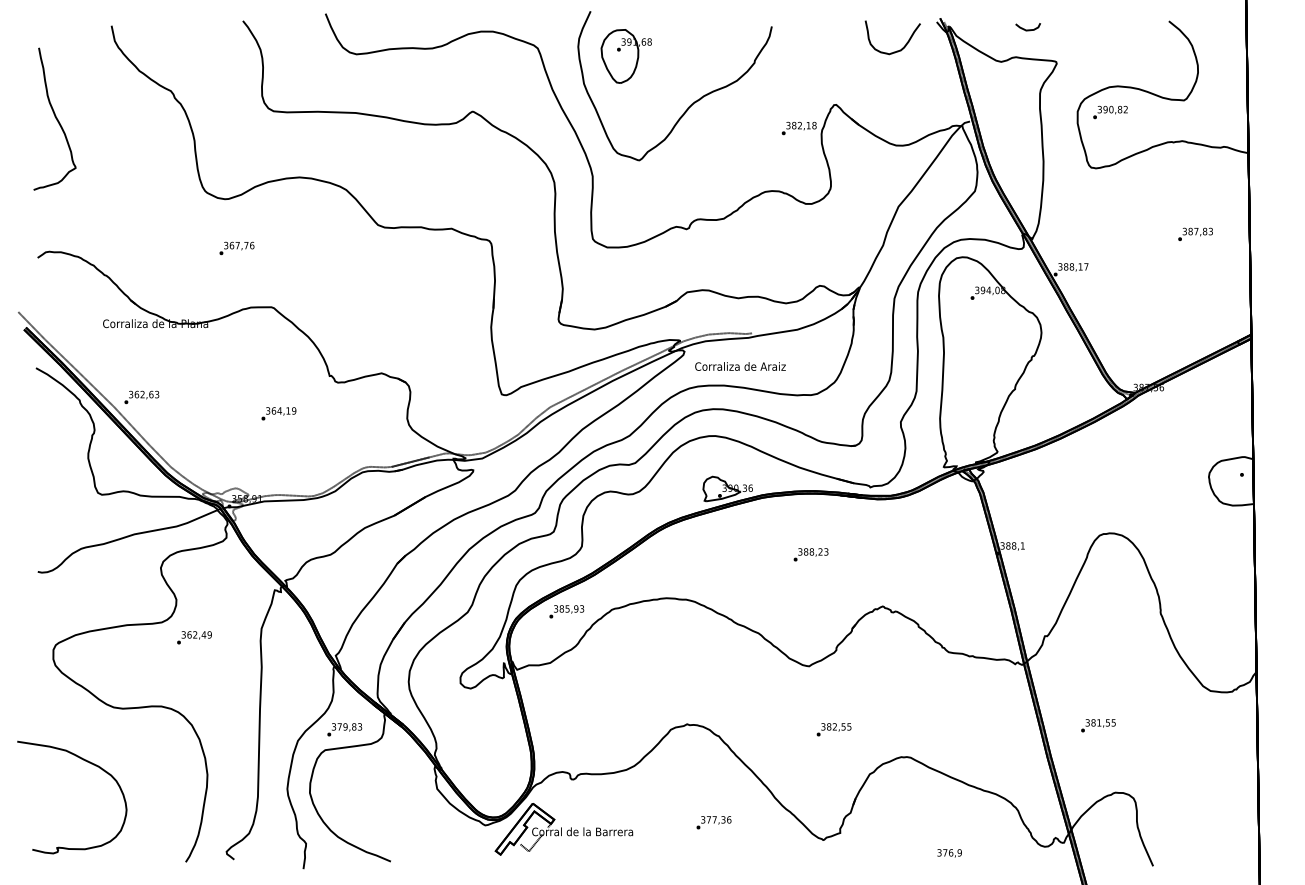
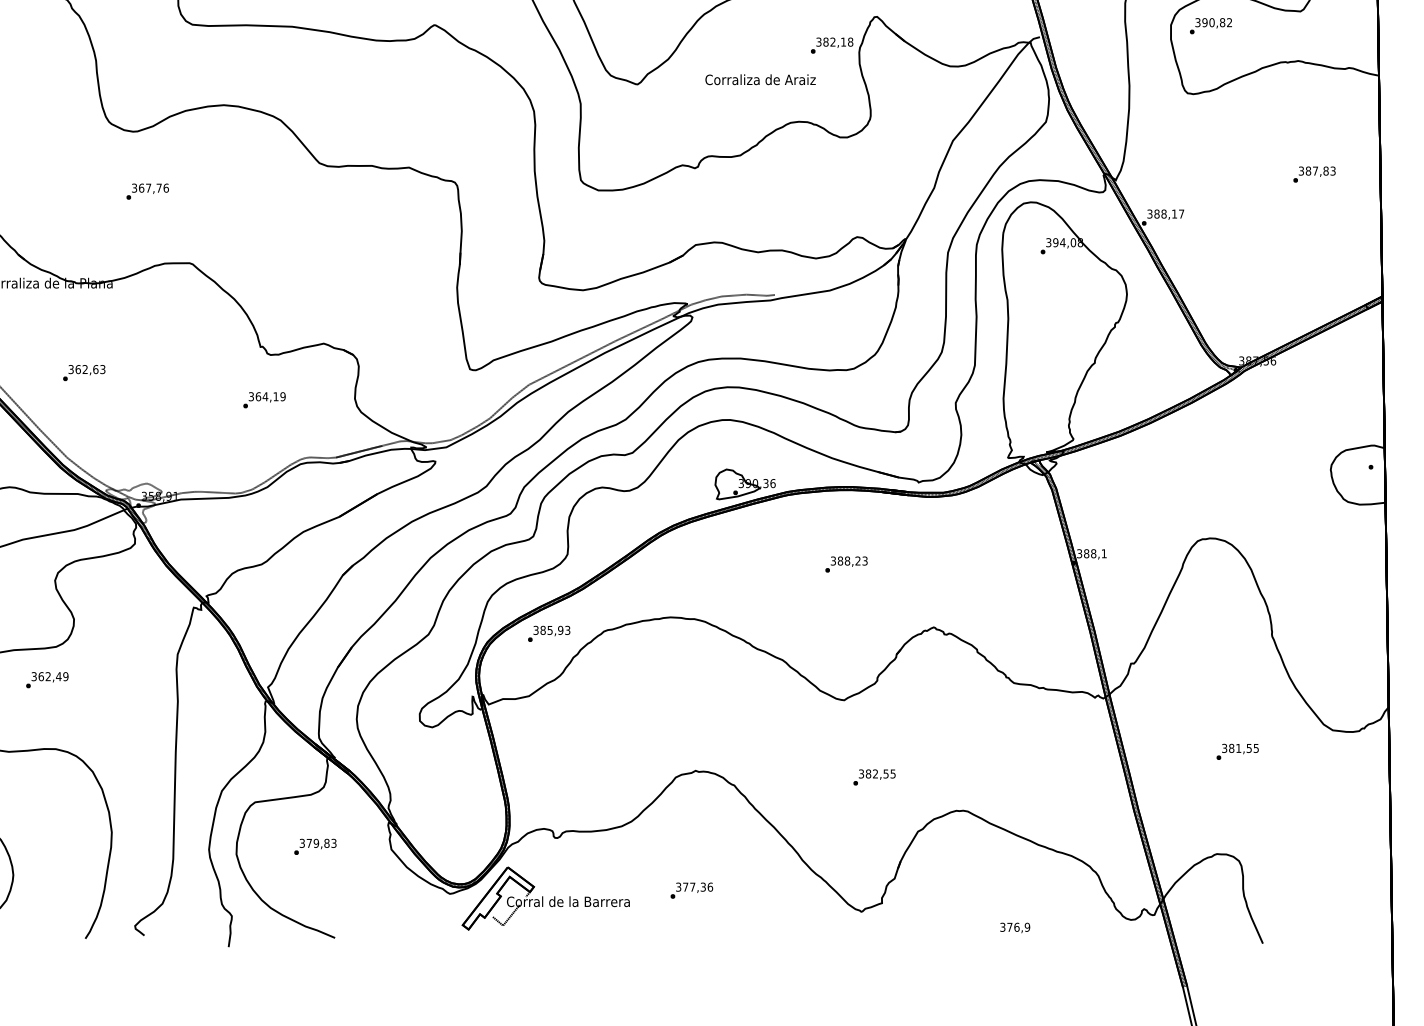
text: (740, 366) -> (760, 79), moved
text: (141, 397) -> (83, 373), moved
text: (278, 413) -> (263, 399), moved
text: (194, 637) -> (47, 679), moved
text: (1098, 725) -> (1237, 751), moved
text: (344, 729) -> (315, 846), moved
text: (713, 822) -> (691, 890), moved

